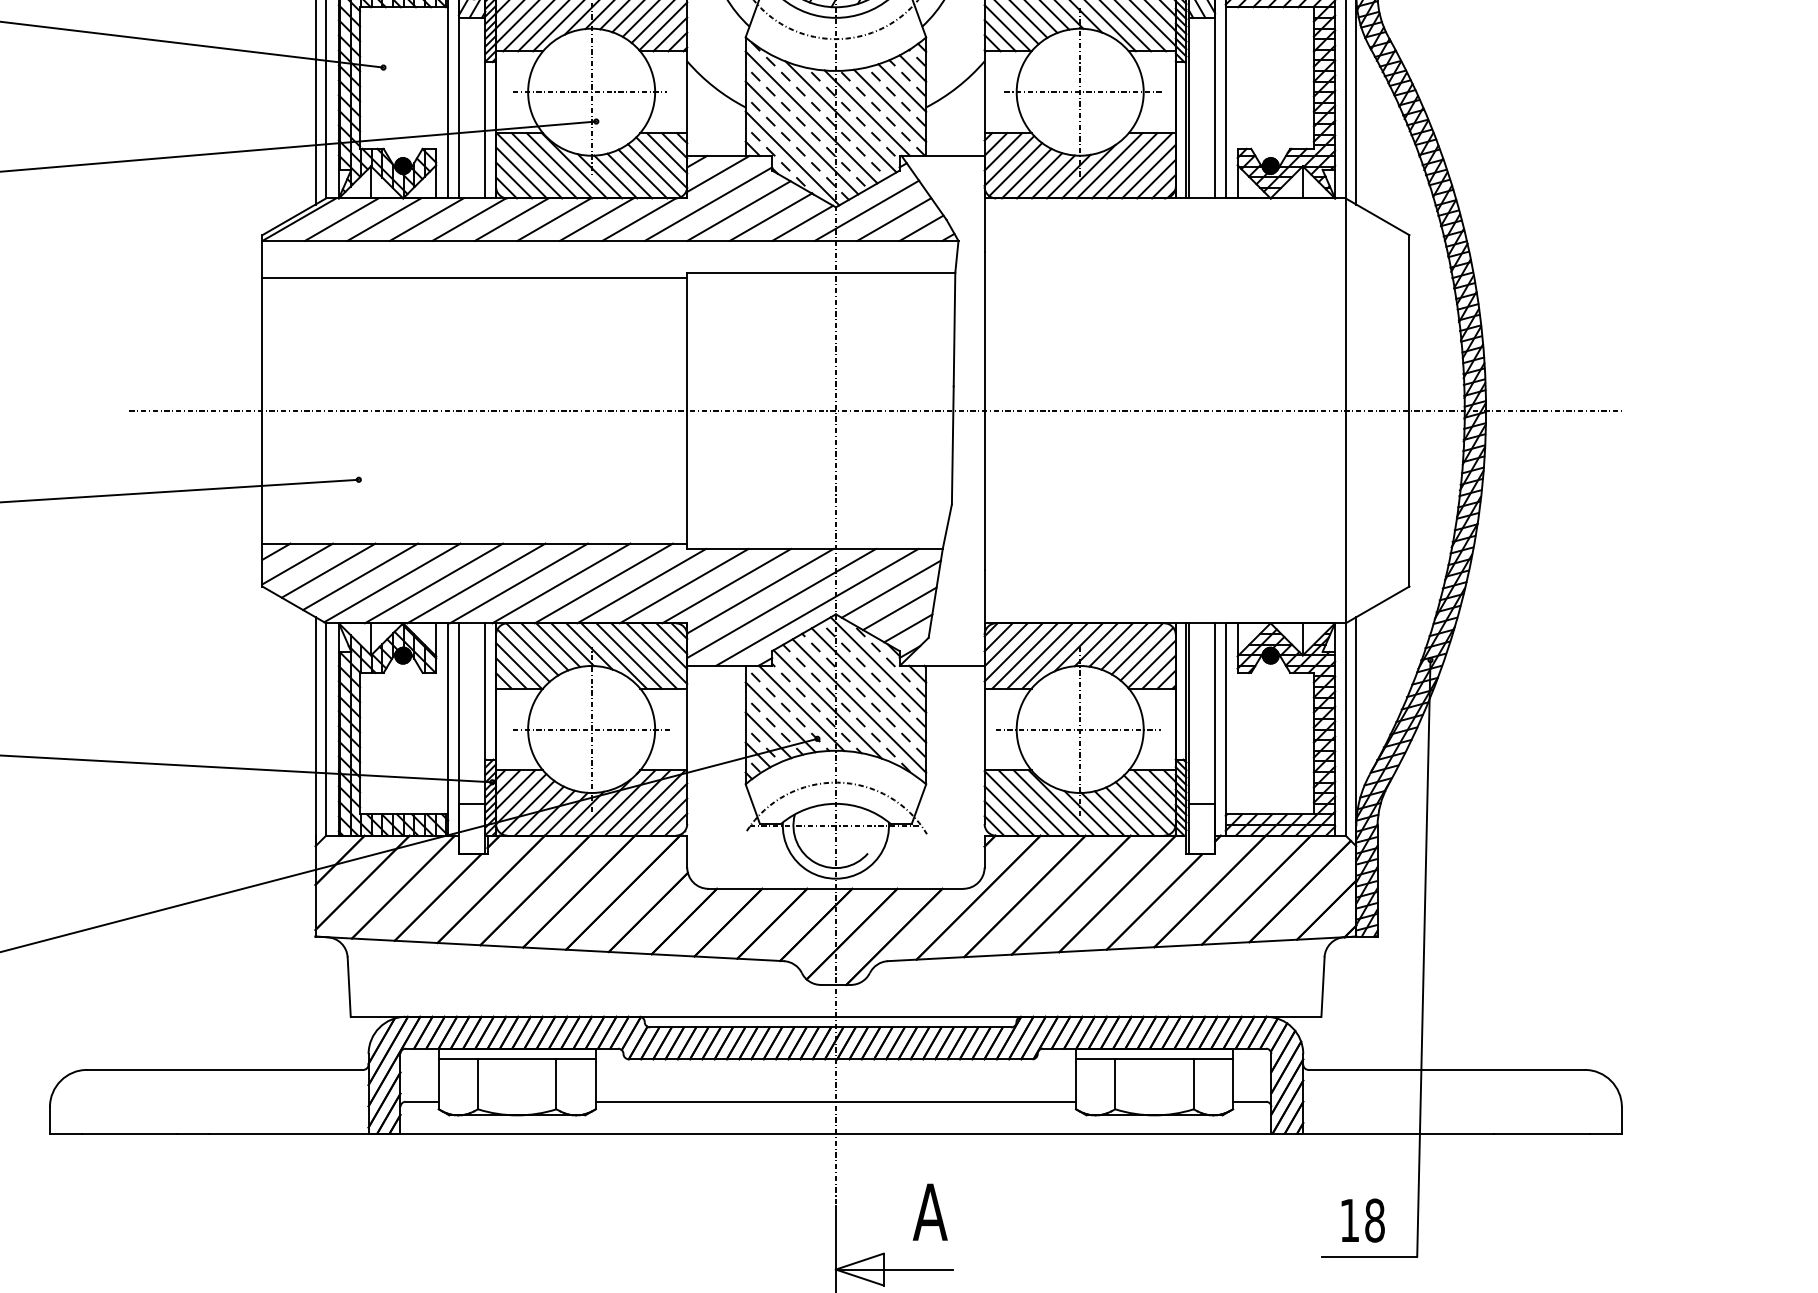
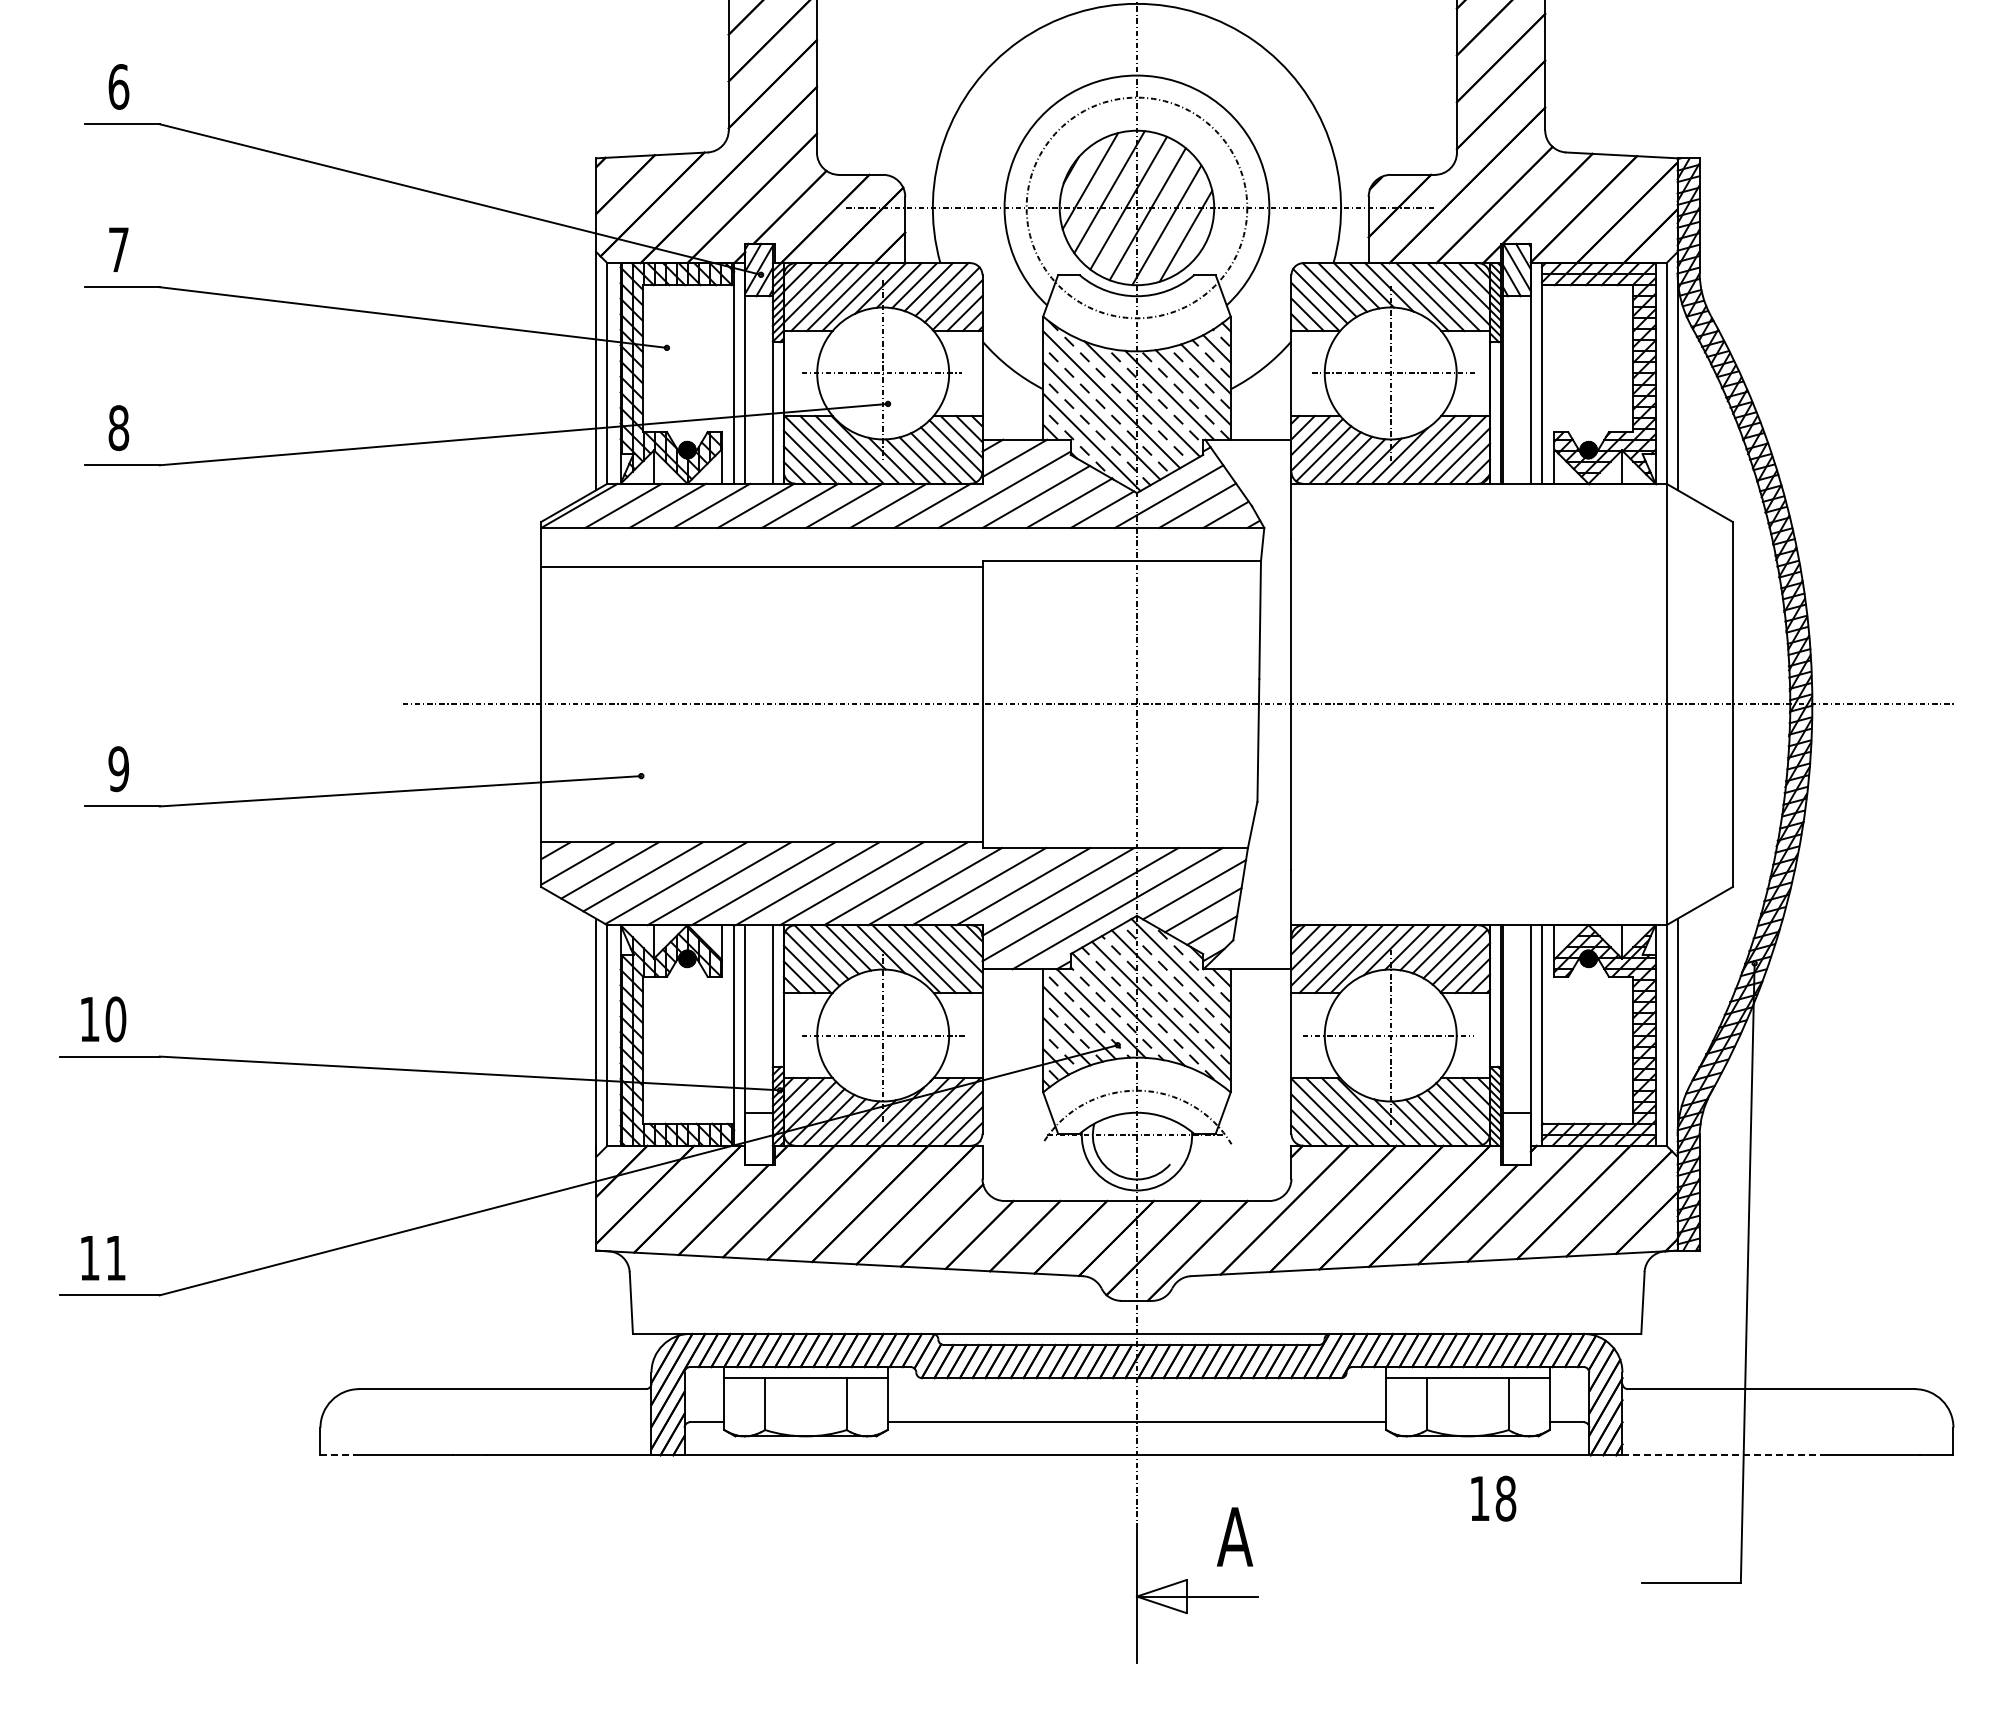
line: (66, 1133) -> (337, 1455), solid -> dashed
line: (1399, 1133) -> (1722, 1455), solid -> dashed
text: (1362, 1220) -> (1493, 1498), moved

